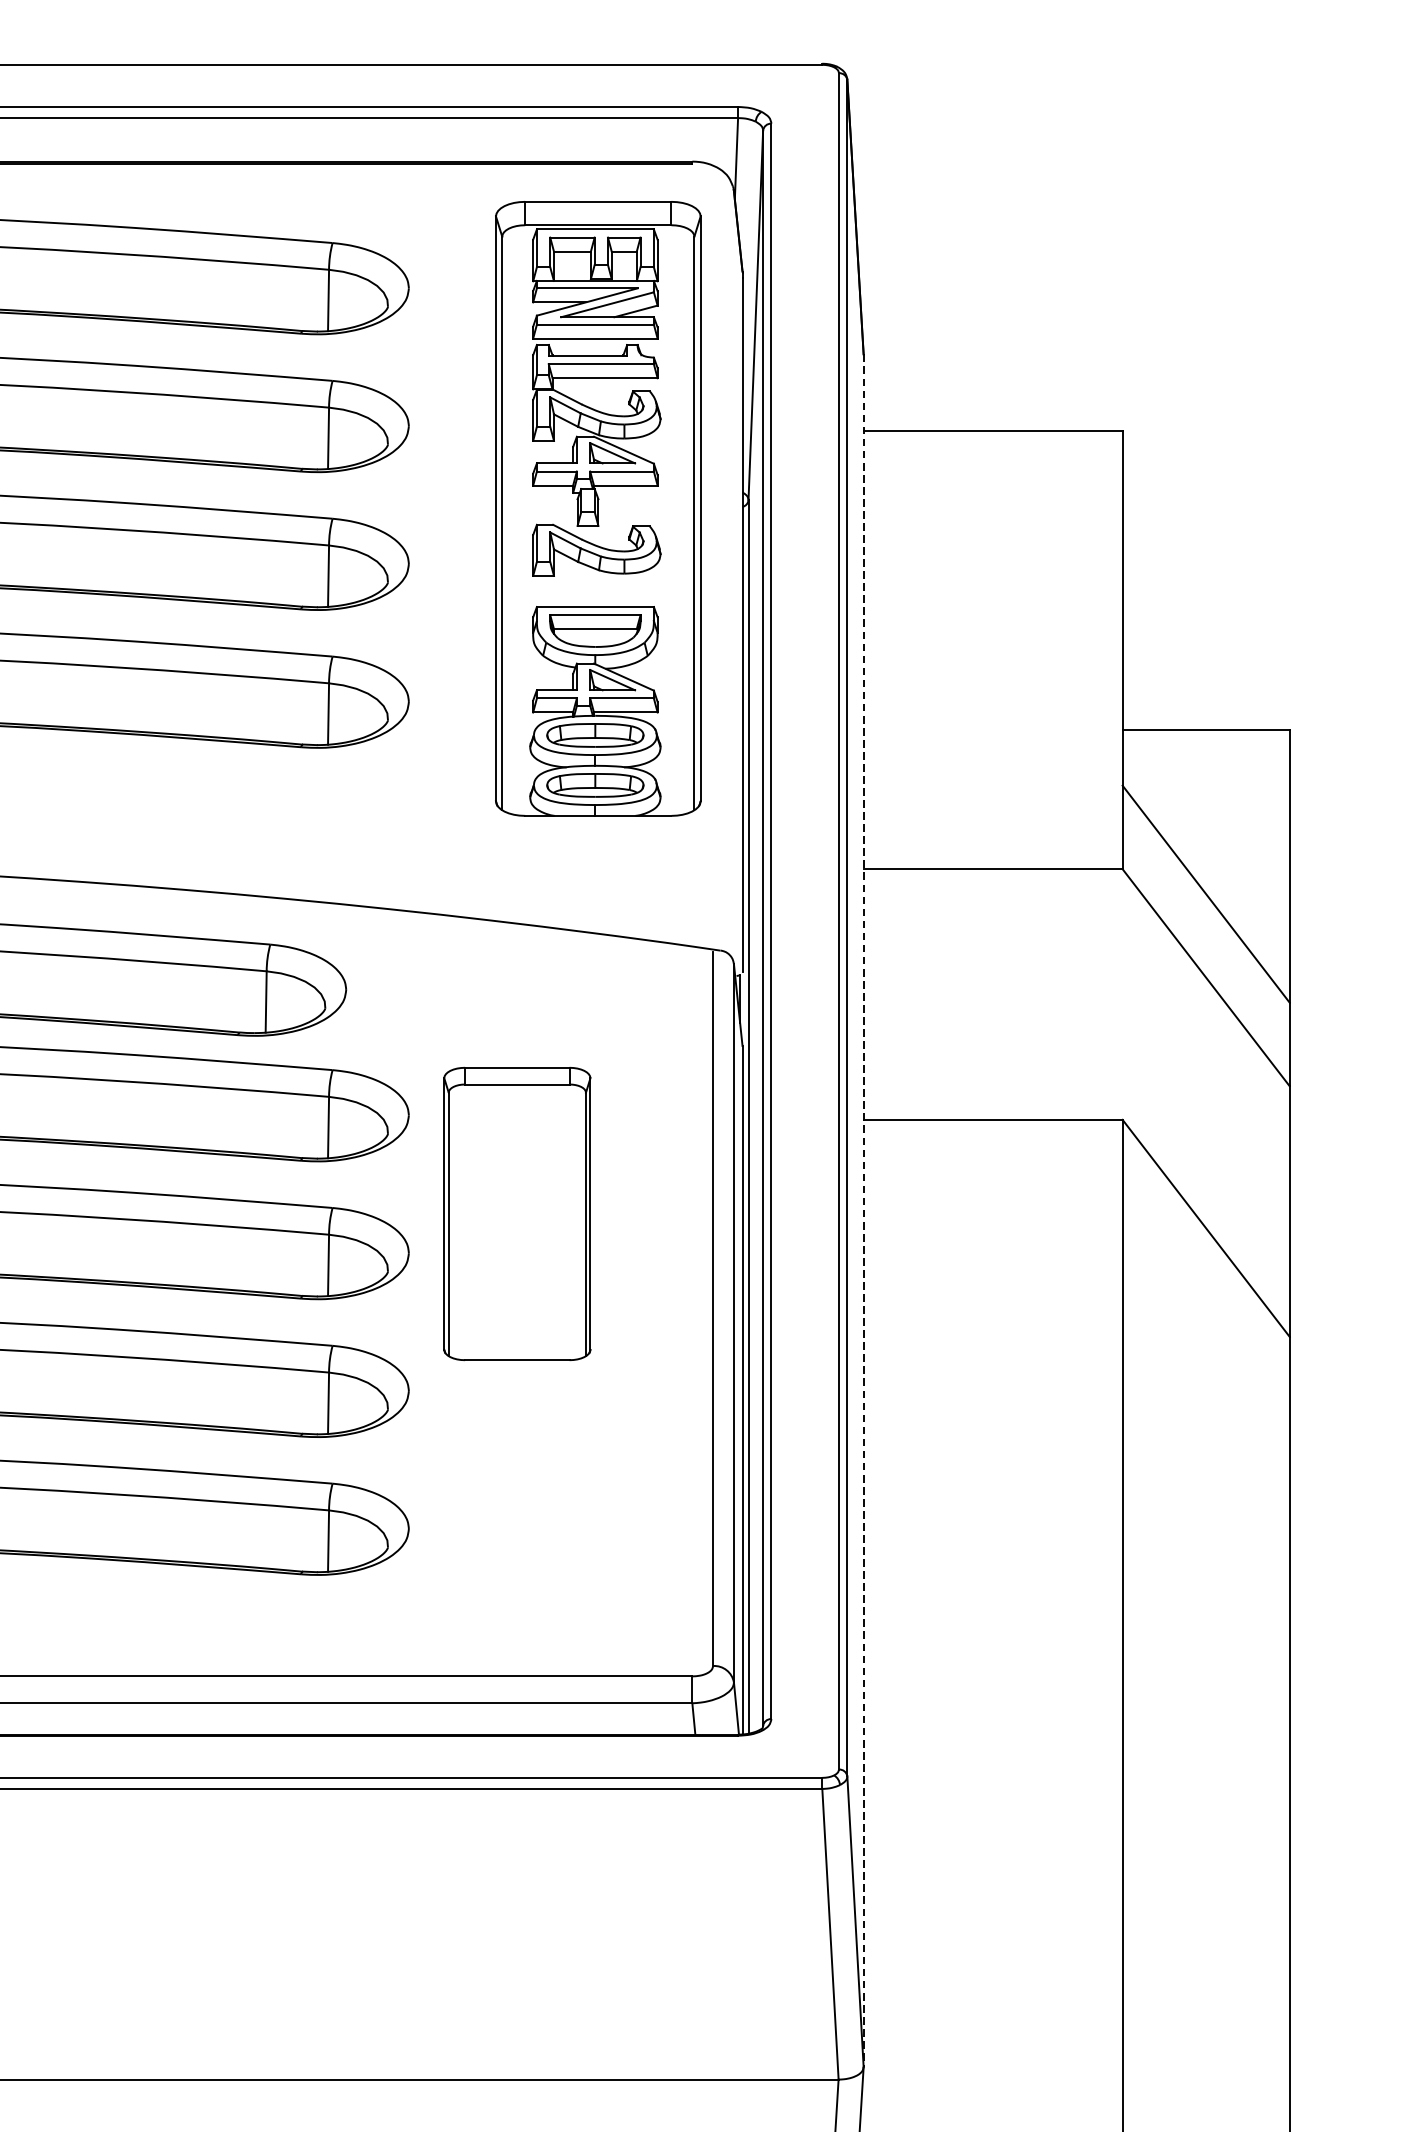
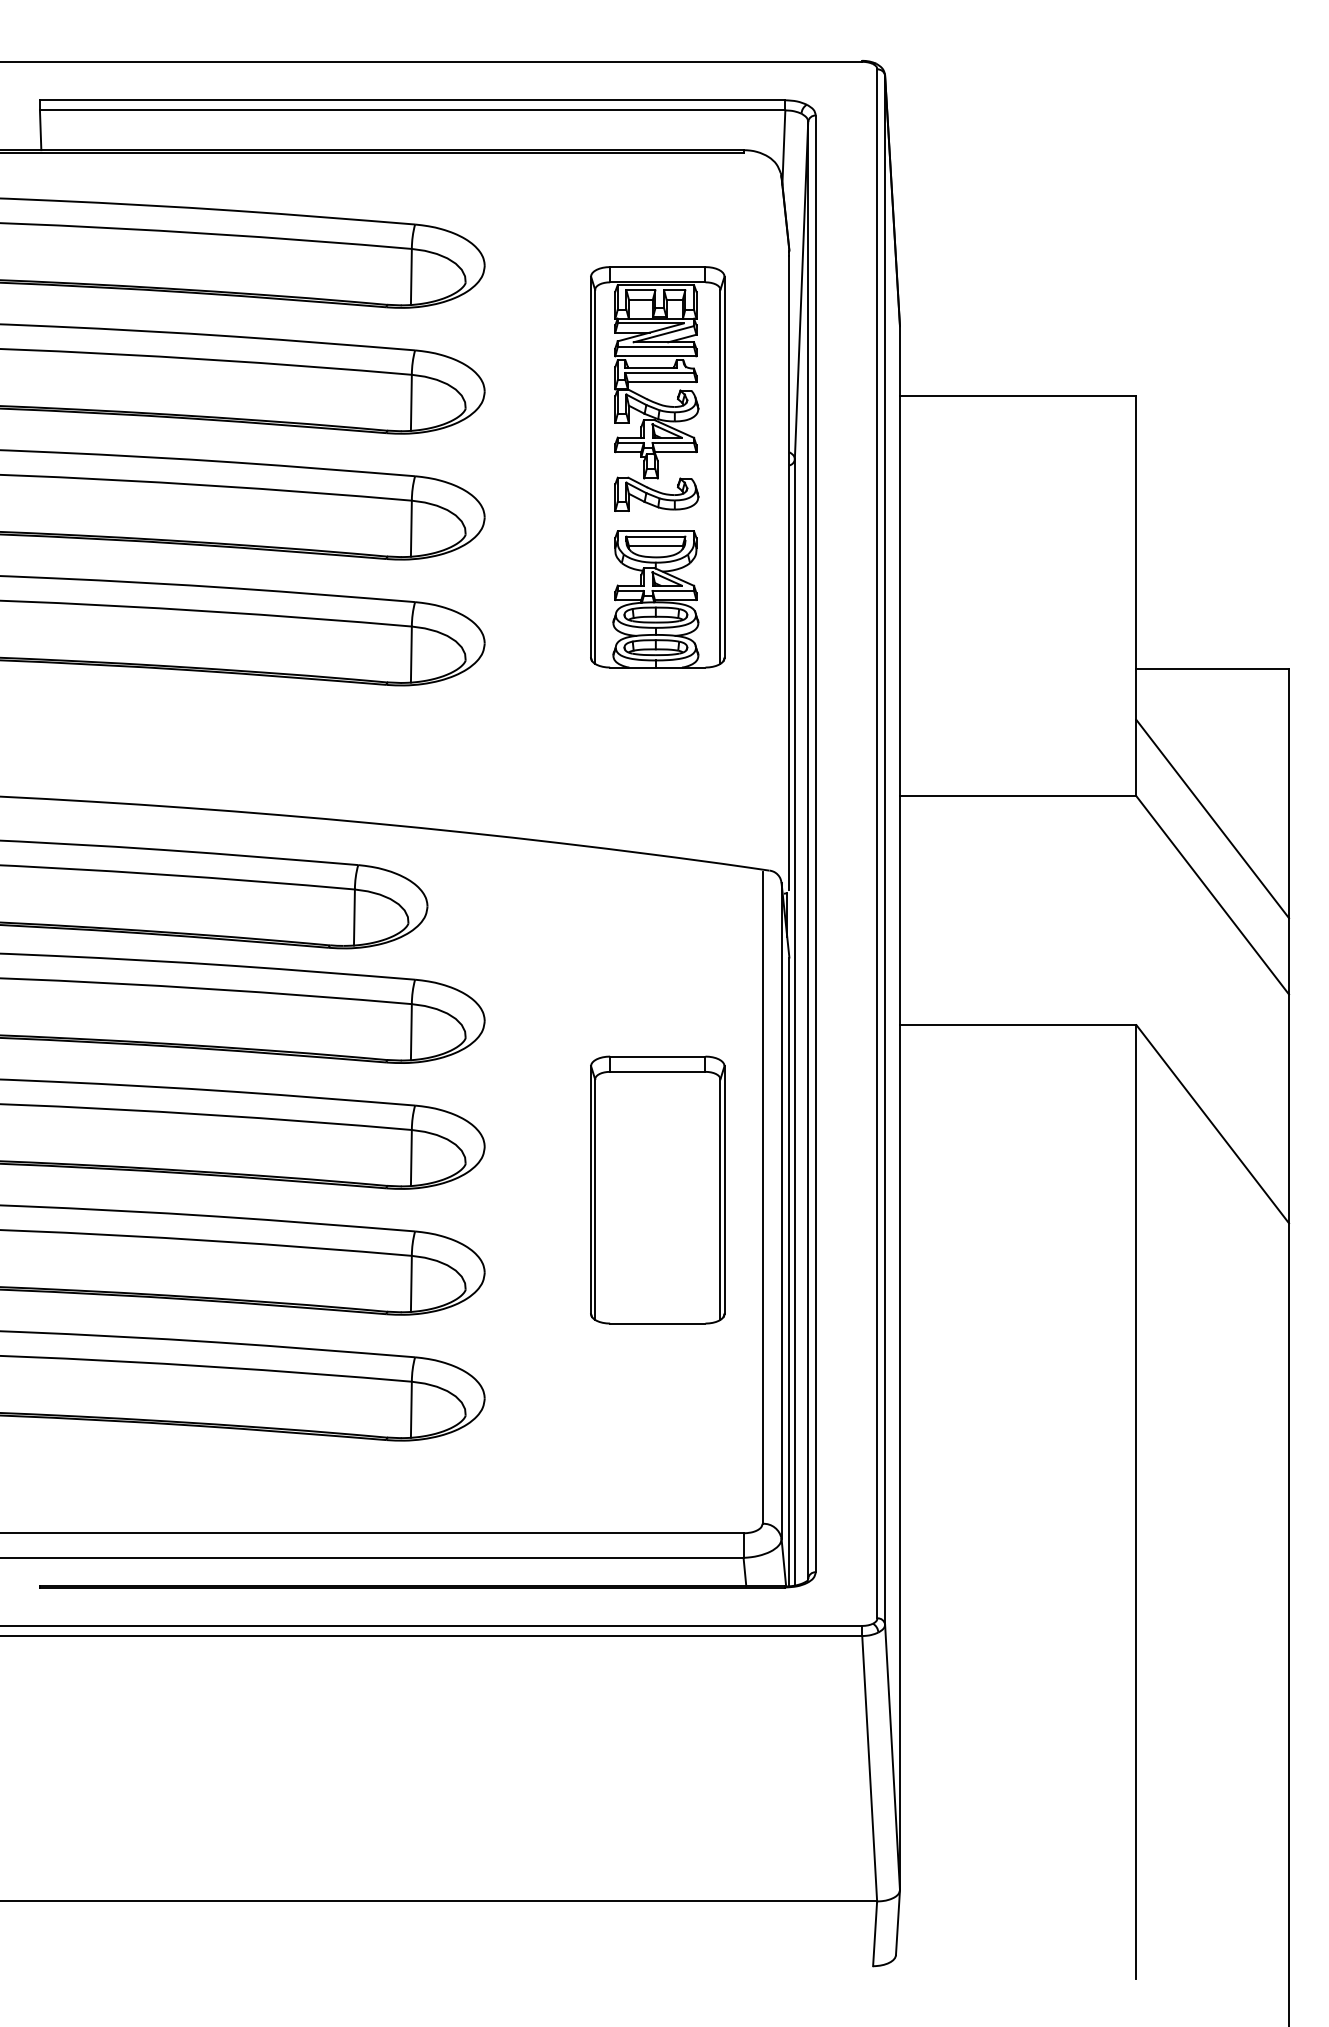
part: (598, 509) -> (657, 467), size x0.71
line: (863, 1211) -> (899, 1108), dashed -> solid
part: (517, 1213) -> (657, 1189), moved

